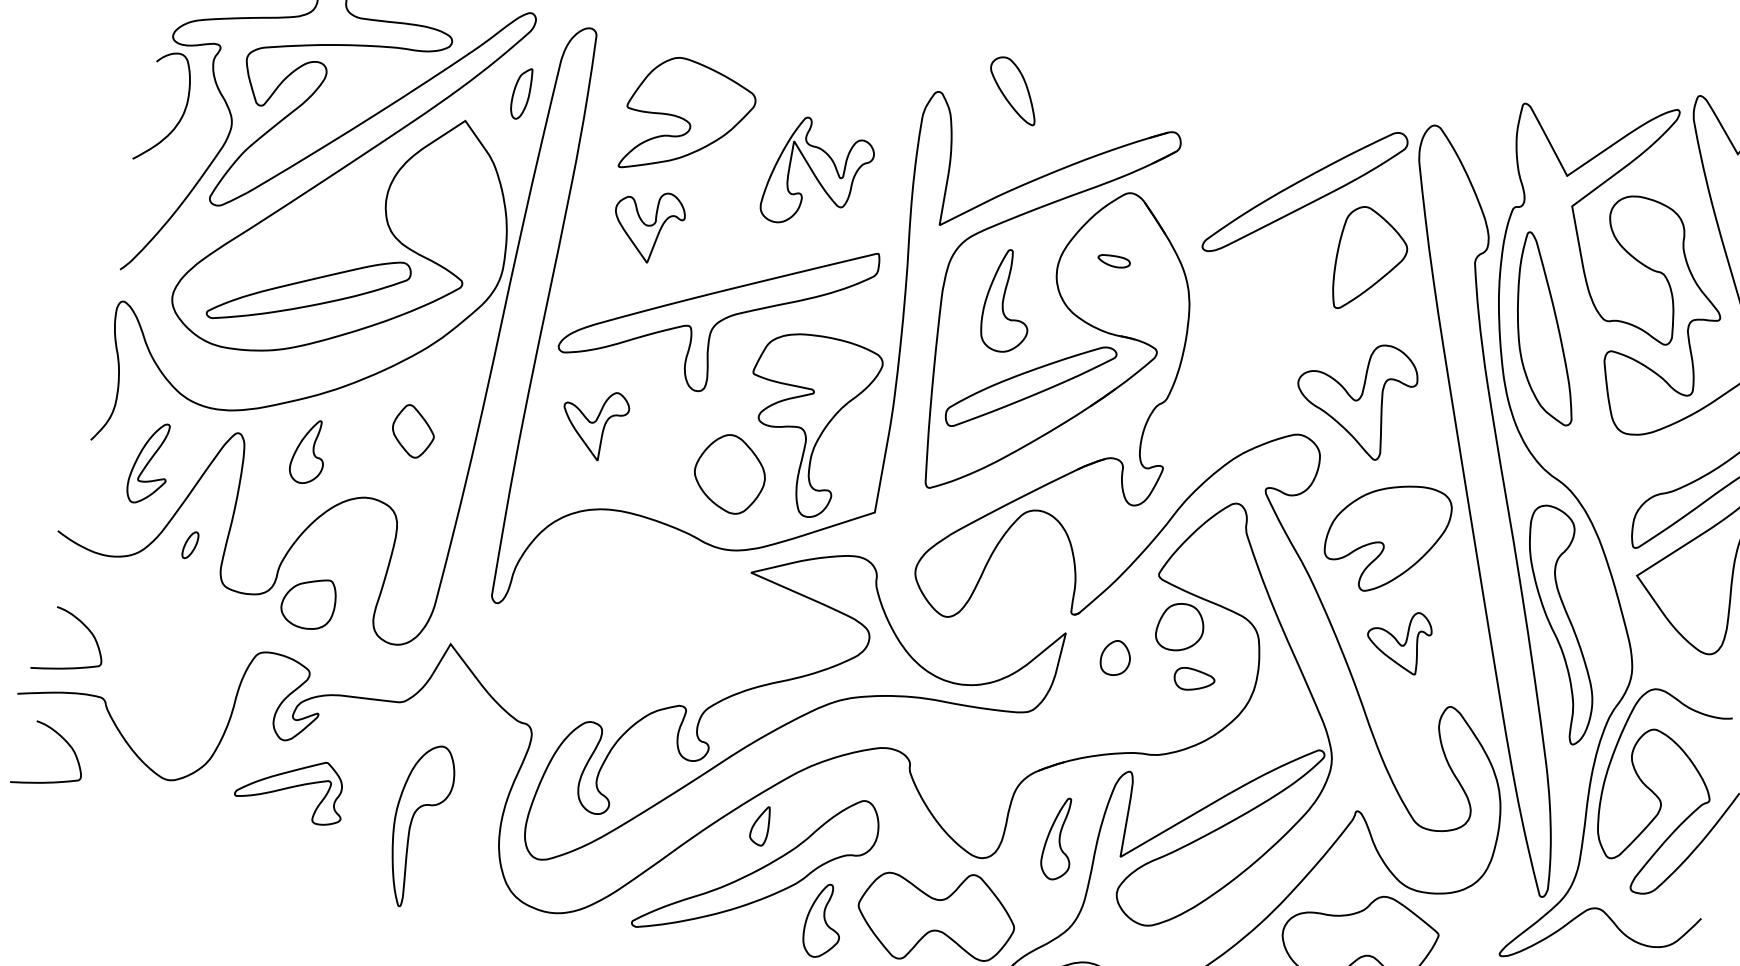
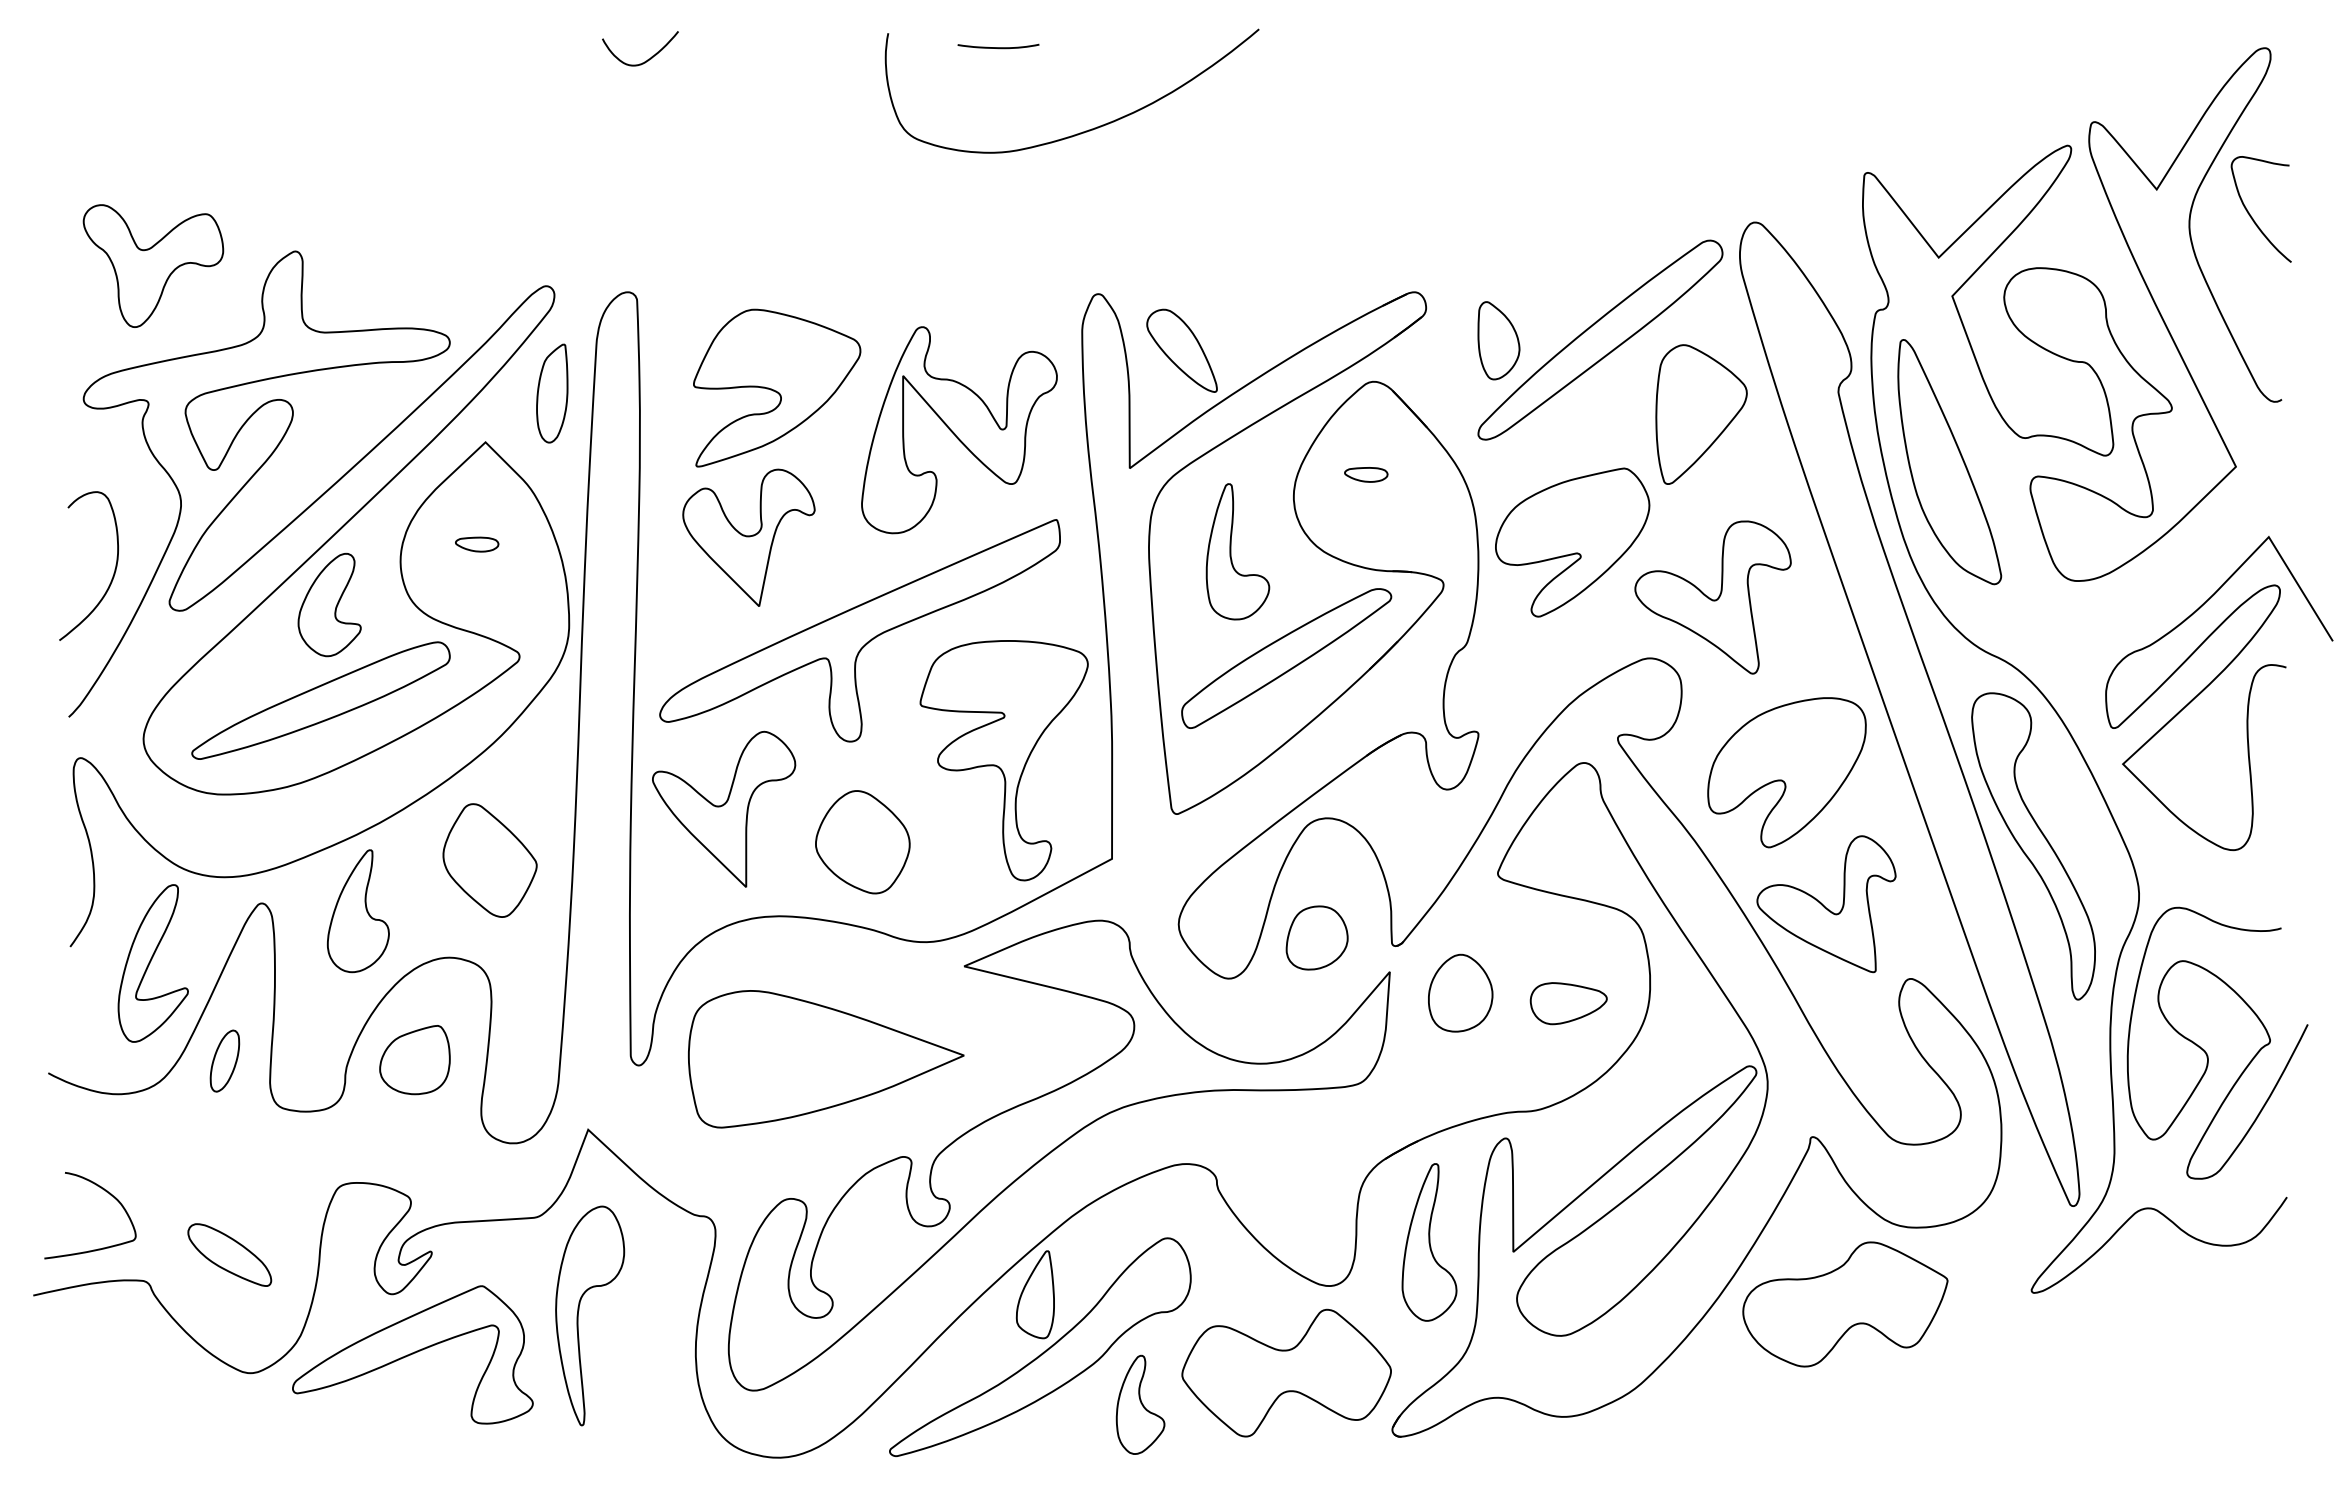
part: (1013, 90) -> (1181, 350), moved
part: (521, 93) -> (552, 393), size x1.43
curve: (181, 115) -> (113, 572), moved
part: (818, 174) -> (959, 430), size x1.43
part: (1229, 179) -> (1498, 340), added
part: (445, 195) -> (477, 544), added
part: (328, 220) -> (329, 604), added
part: (647, 226) -> (748, 537), size x1.43
part: (1258, 338) -> (1572, 542), added
part: (594, 423) -> (724, 808), size x1.67
part: (413, 431) -> (489, 860), size x1.67
part: (308, 451) -> (357, 911), size x1.43
part: (149, 463) -> (152, 963), size x1.43
part: (729, 474) -> (862, 842), moved
part: (190, 544) -> (224, 1060), size x1.67
part: (308, 603) -> (414, 1060), moved
part: (636, 623) -> (826, 1059), added
part: (1179, 626) -> (1316, 937), moved
part: (1398, 640) -> (1826, 904), size x1.67
part: (1115, 657) -> (1460, 992), size x1.67
part: (1194, 680) -> (1568, 1003), size x1.43
part: (168, 689) -> (229, 1254), added
curve: (64, 741) -> (106, 1346), removed
part: (290, 787) -> (412, 1354), size x1.67
part: (411, 824) -> (578, 1315), moved
part: (759, 825) -> (1034, 1294), size x1.67
part: (1059, 838) -> (1429, 1242), size x1.43

